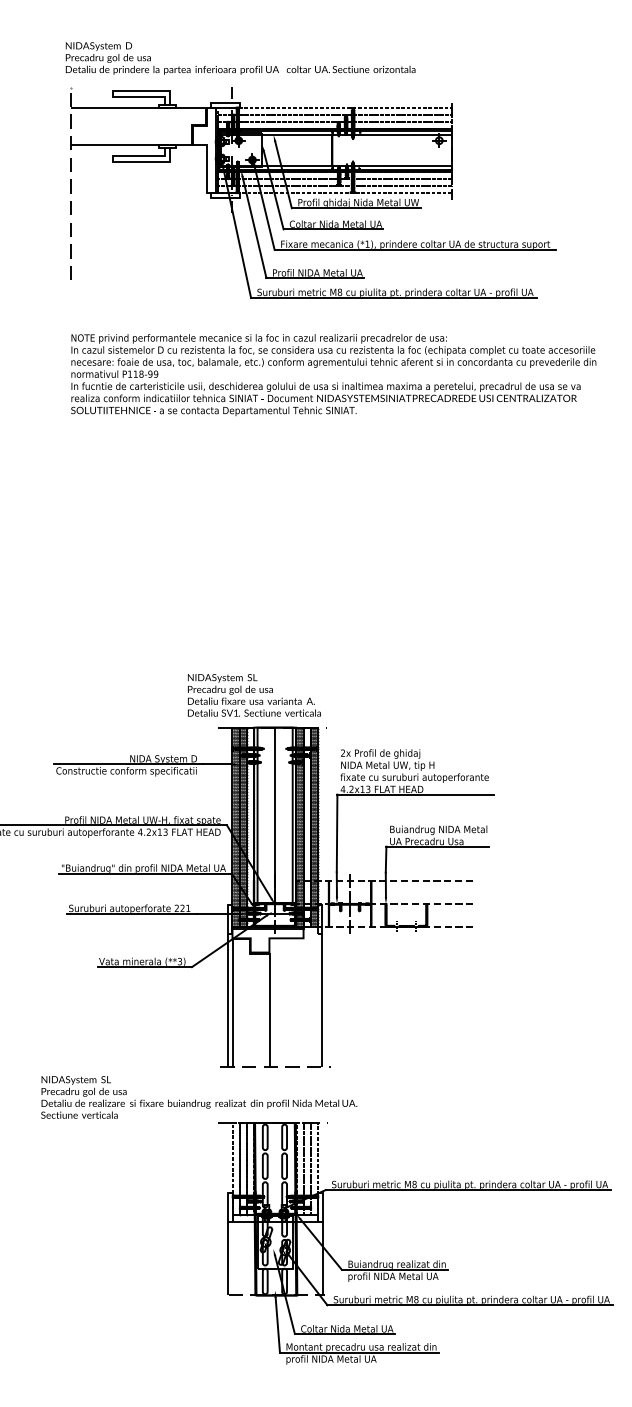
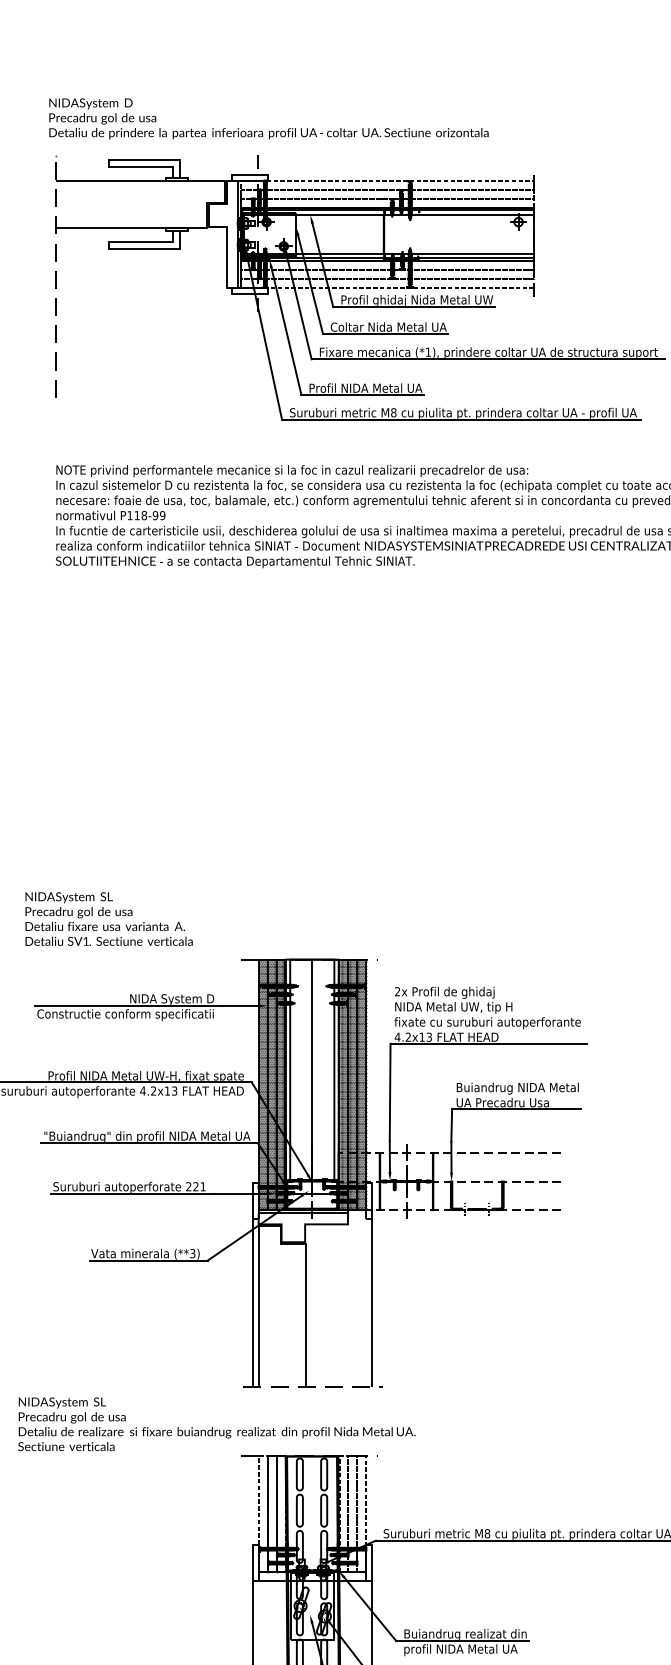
text: (254, 695) -> (109, 919), moved
hatch: (250, 826) -> (281, 1083), added
hatch: (307, 826) -> (352, 1083), added

